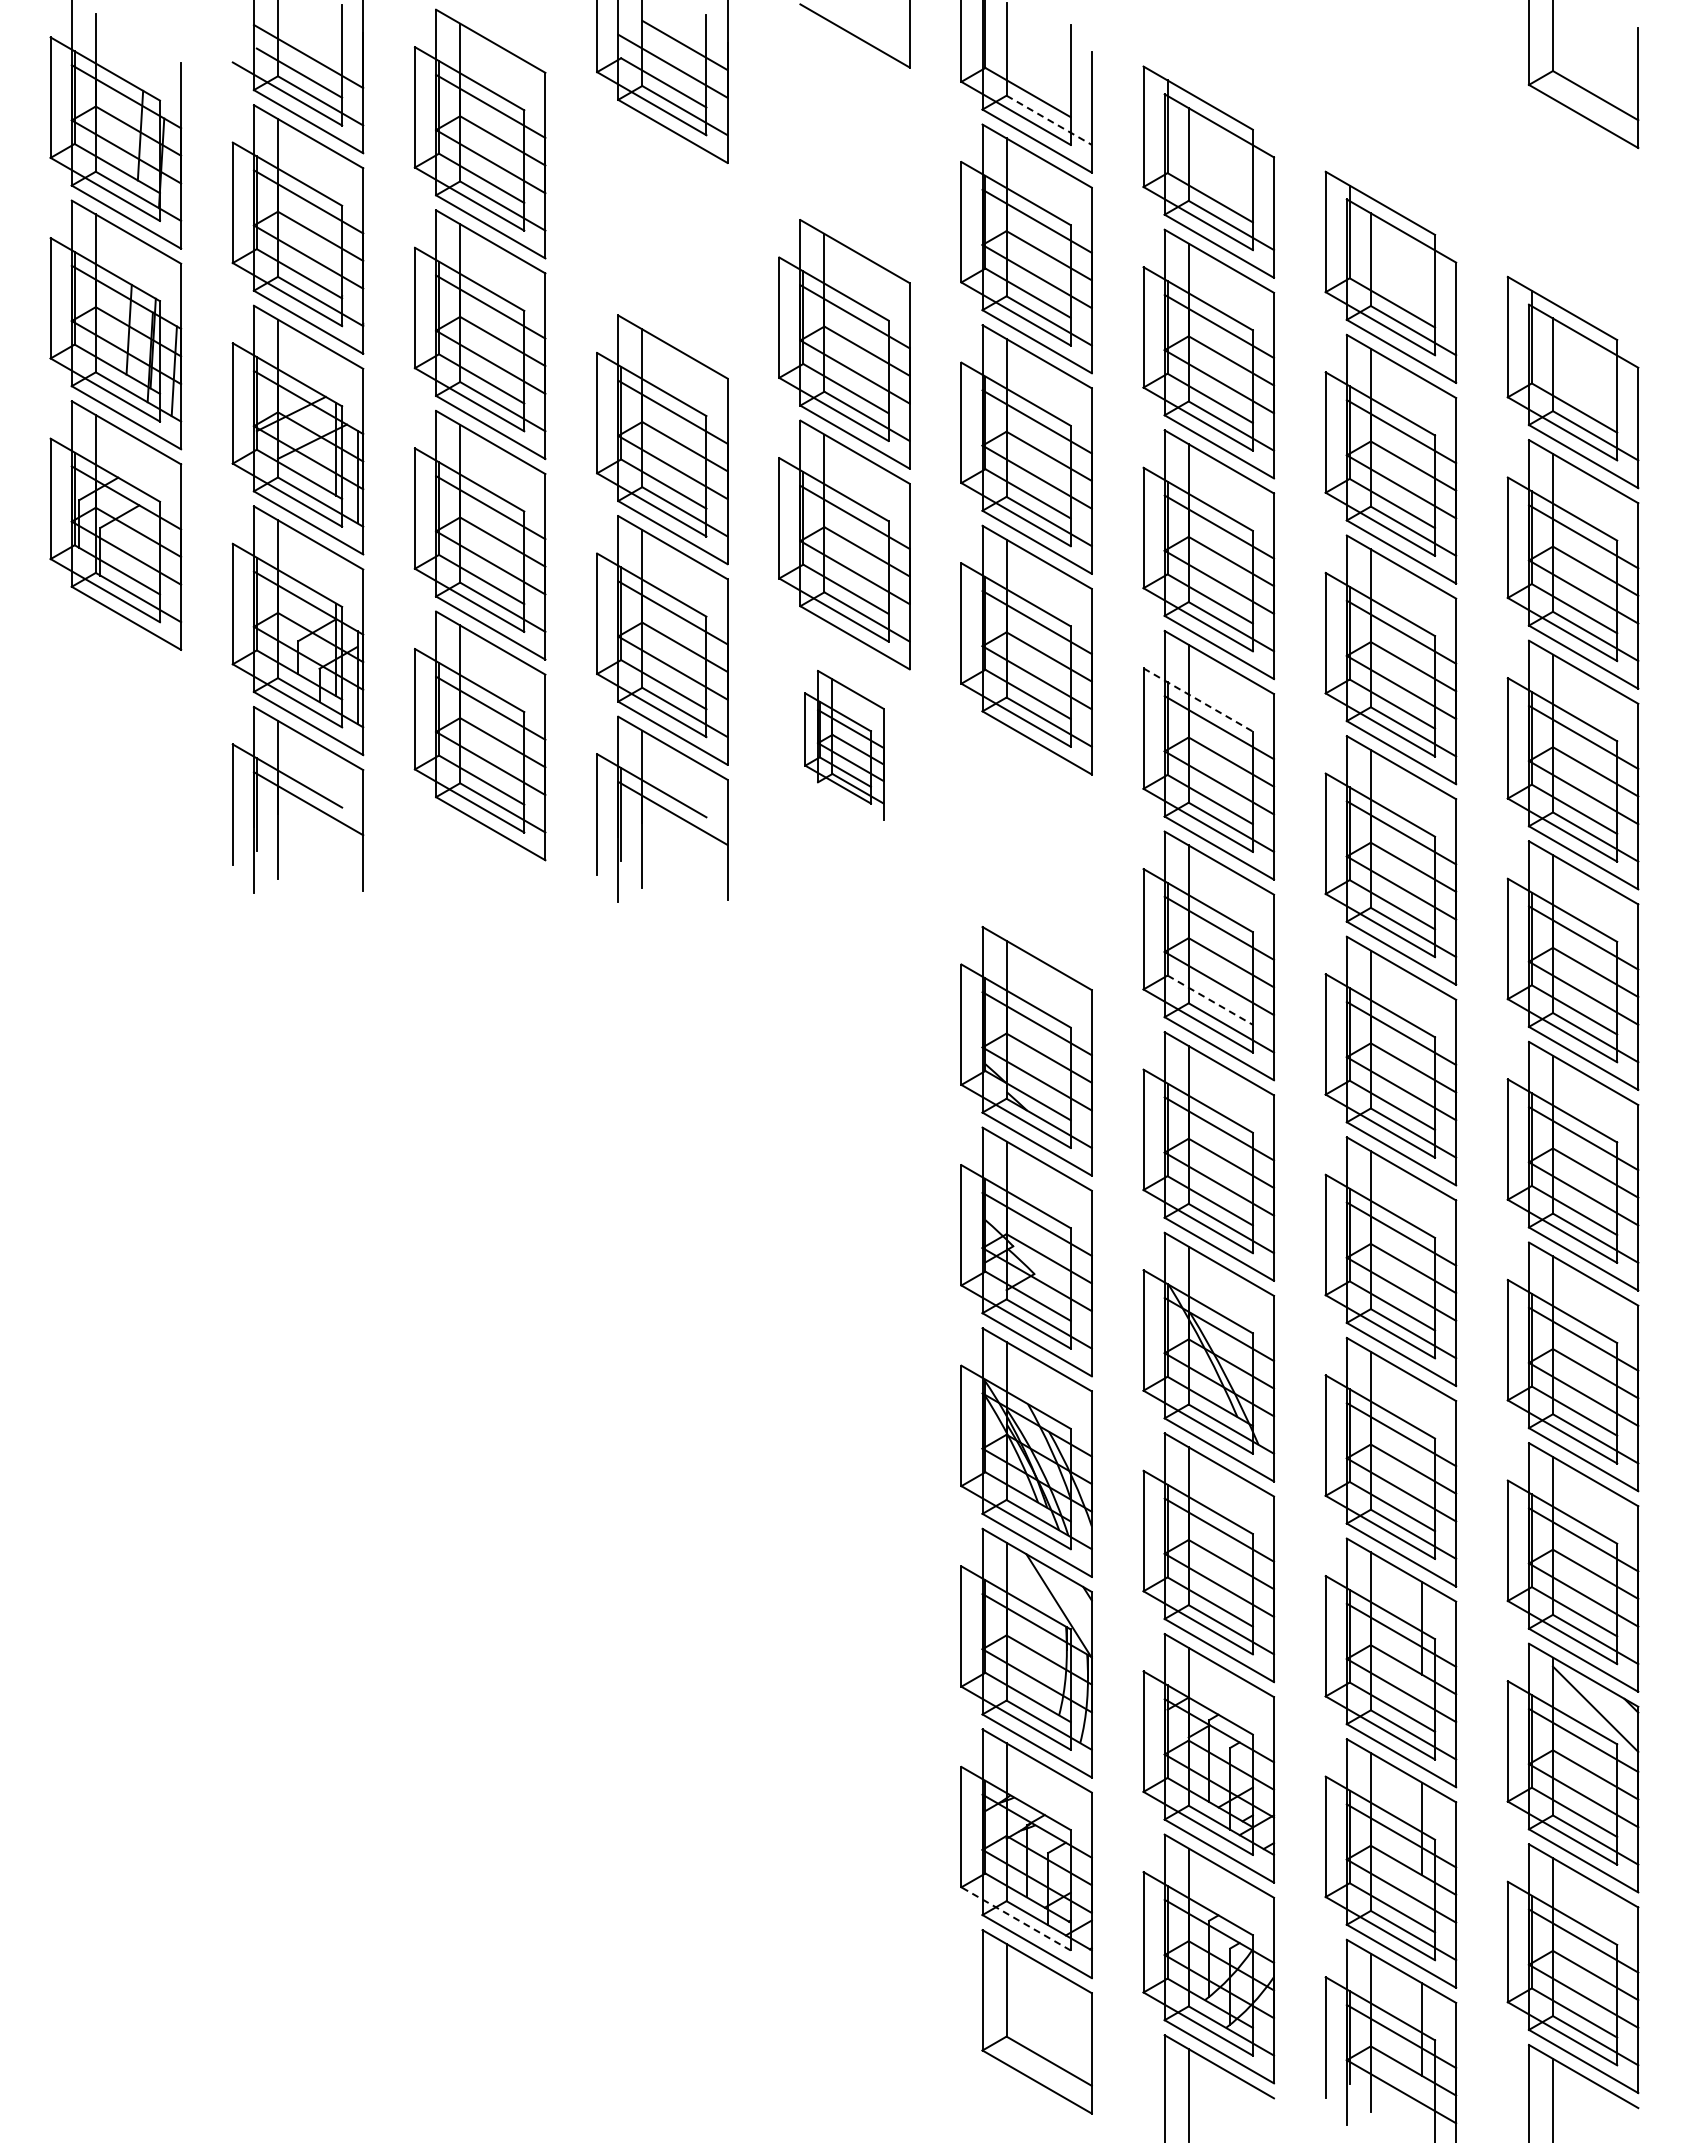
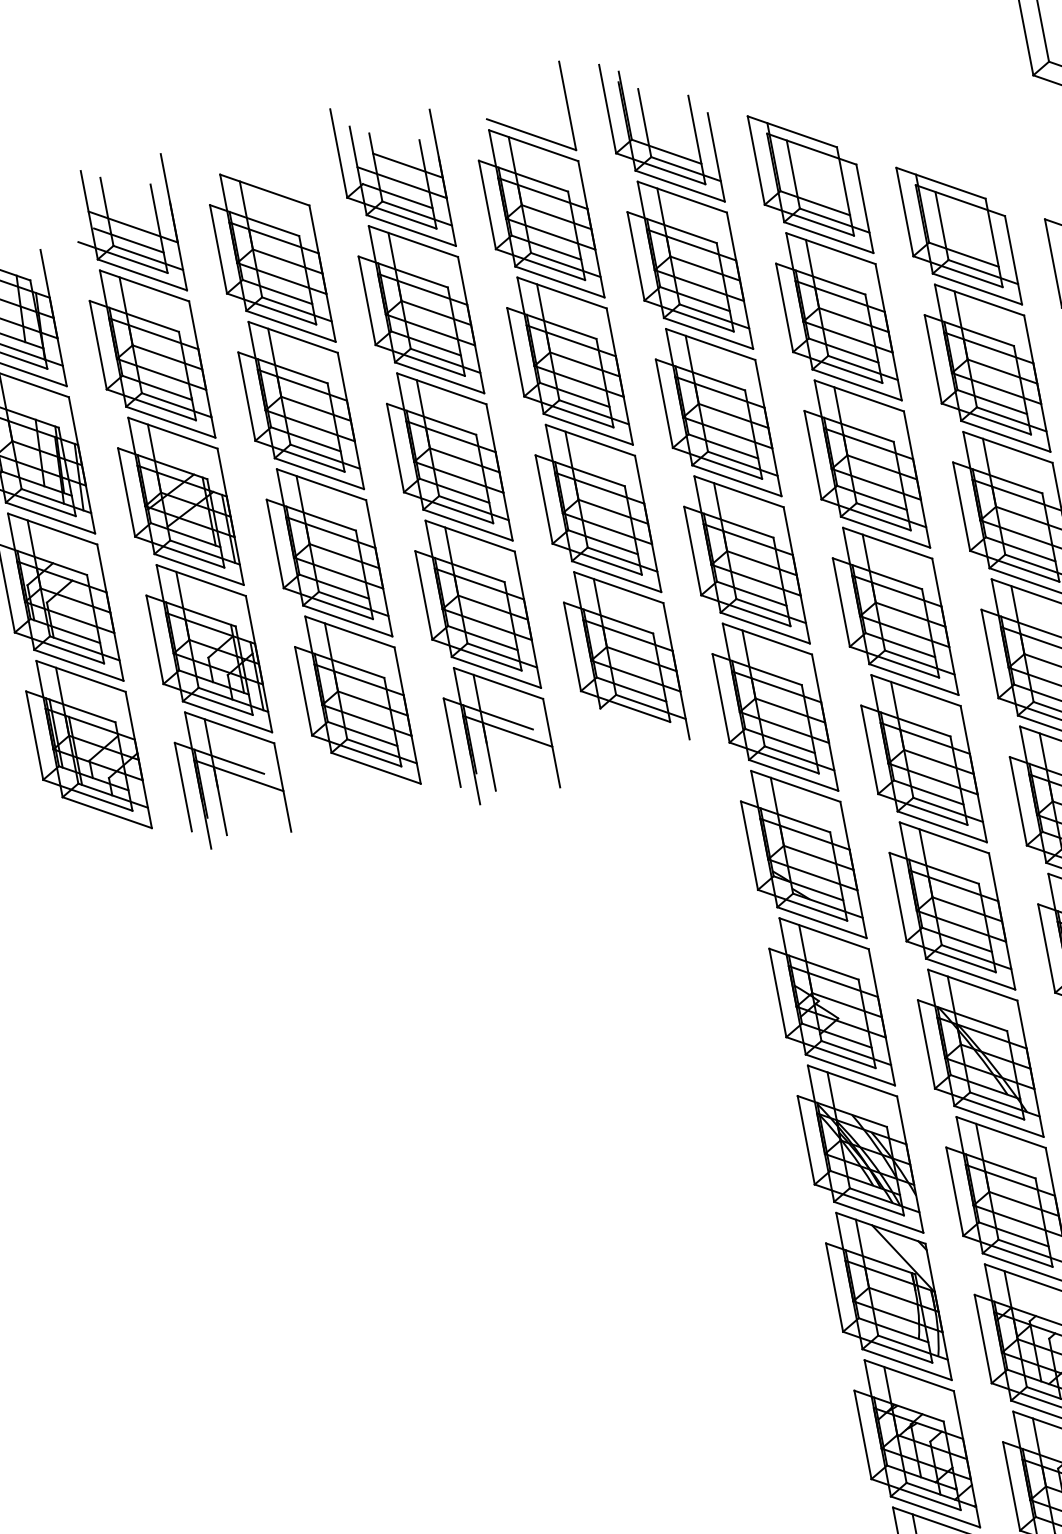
line: (1049, 120) -> (686, 169), dashed -> solid
part: (844, 143) -> (539, 215), added
part: (662, 238) -> (418, 310), added
line: (1198, 700) -> (877, 574), dashed -> solid
part: (115, 725) -> (86, 745), added
part: (844, 745) -> (624, 657), size x1.67
part: (1026, 850) -> (772, 708), added
line: (1210, 1000) -> (928, 792), dashed -> solid
line: (1015, 1918) -> (915, 1494), dashed -> solid

